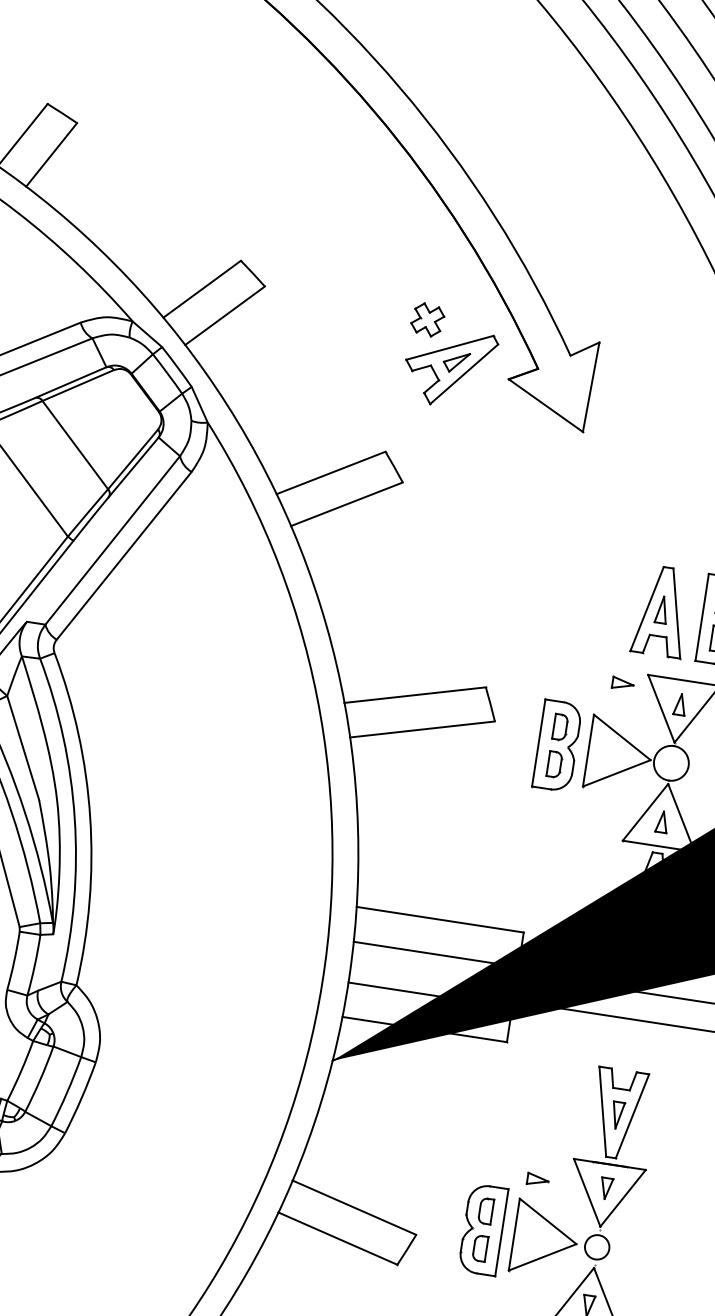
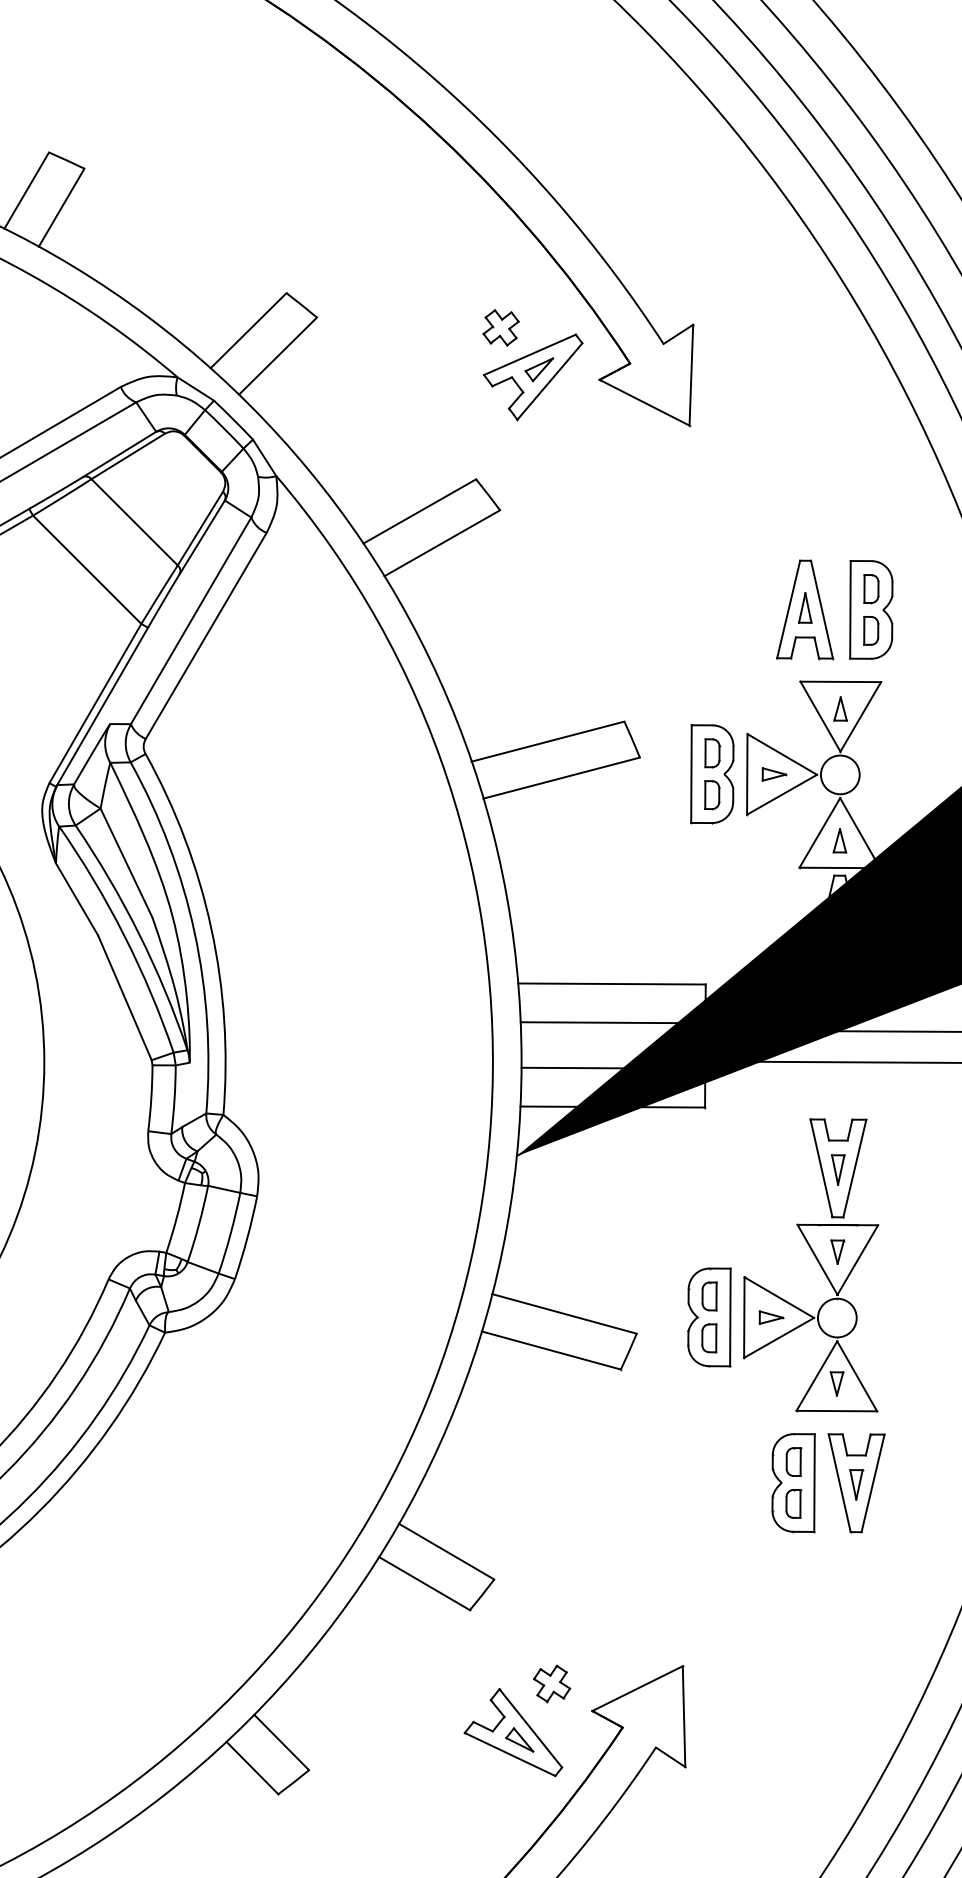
part: (623, 683) -> (774, 774), moved
part: (538, 1179) -> (771, 1317), moved
circle: (596, 1246) -> (836, 1317), size x1.43

